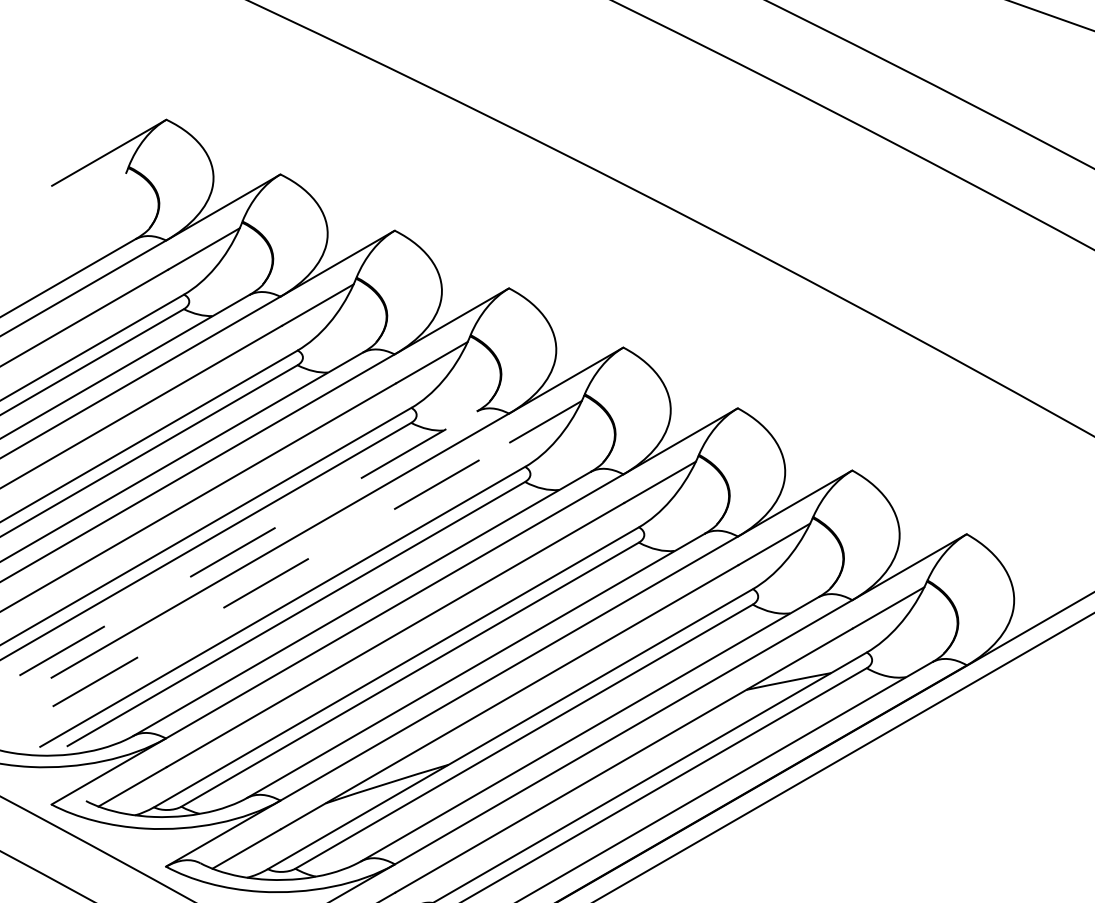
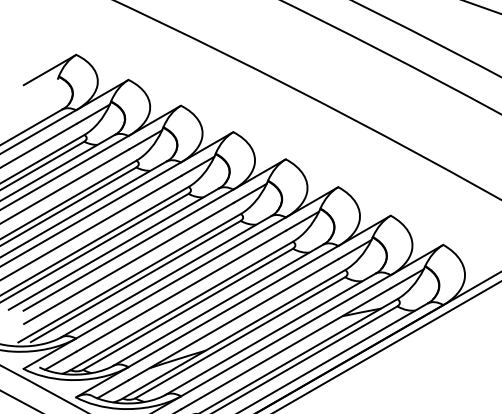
line: (249, 541) -> (114, 248), dashed -> solid
line: (282, 574) -> (129, 263), dashed -> solid

